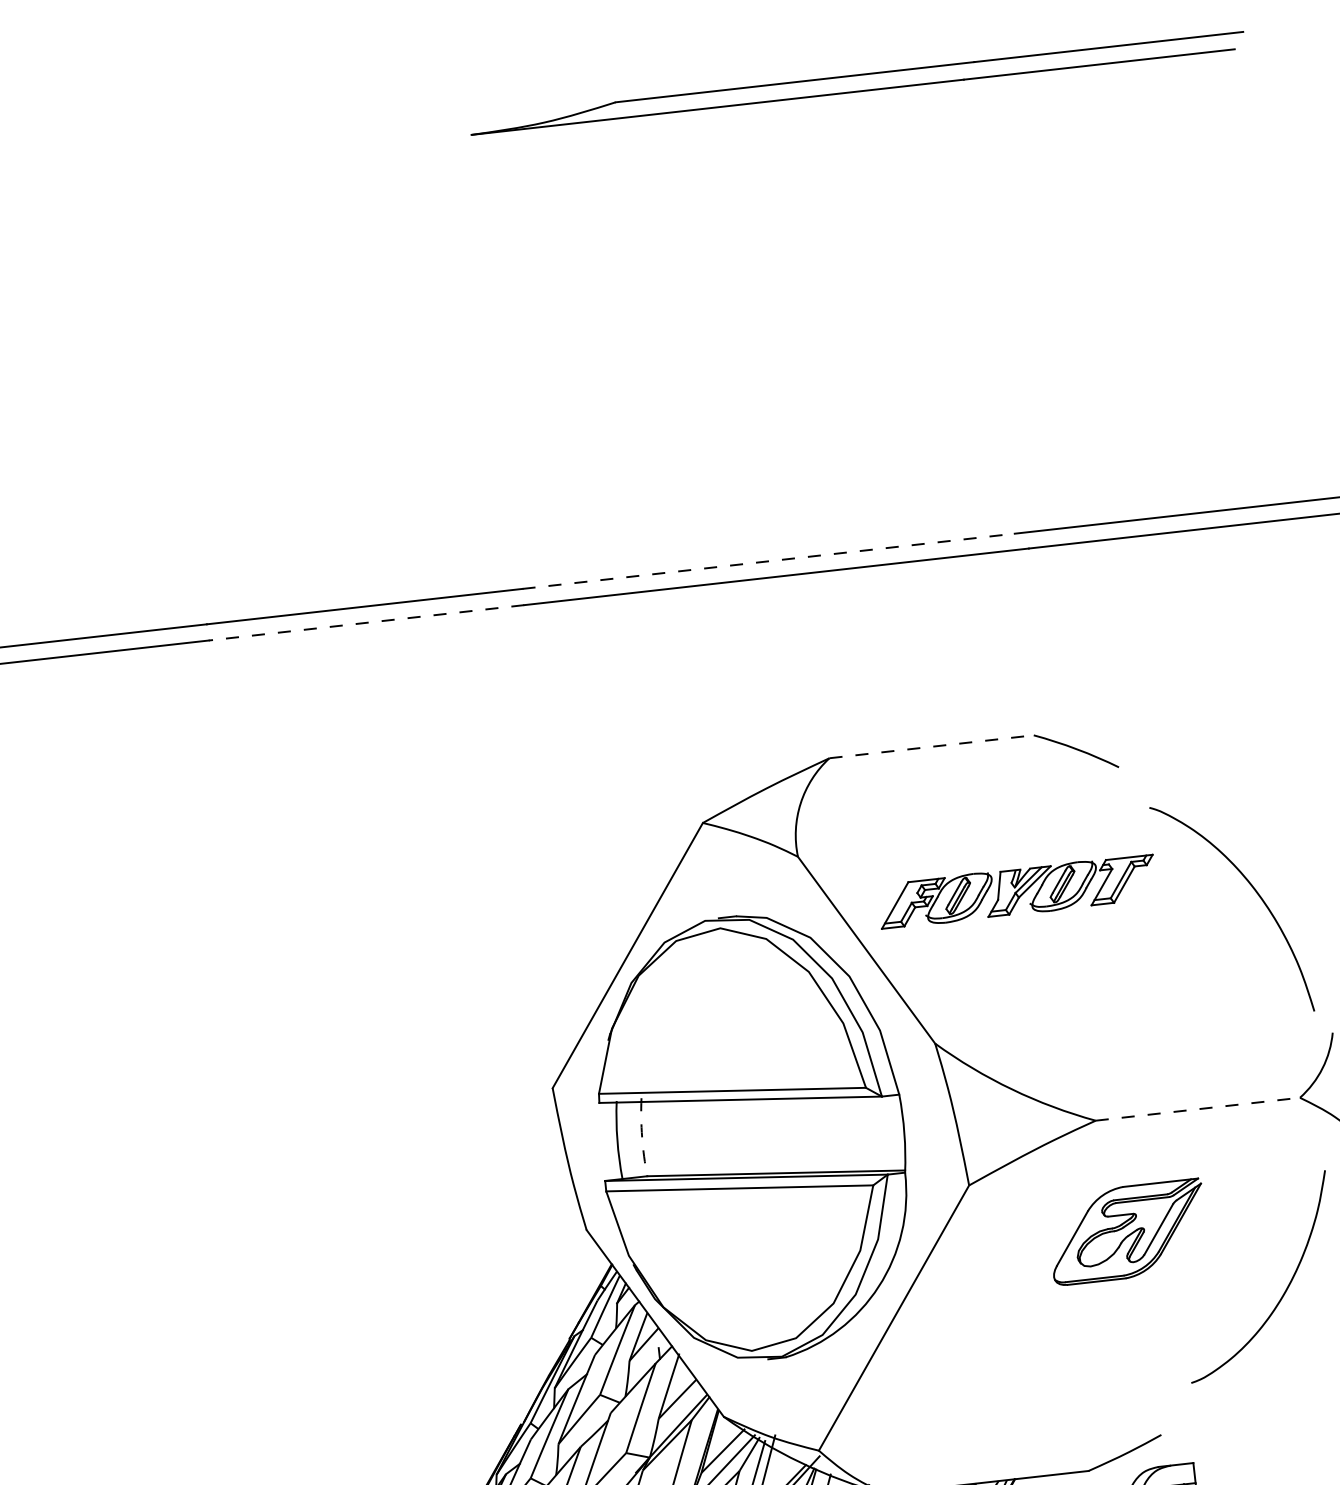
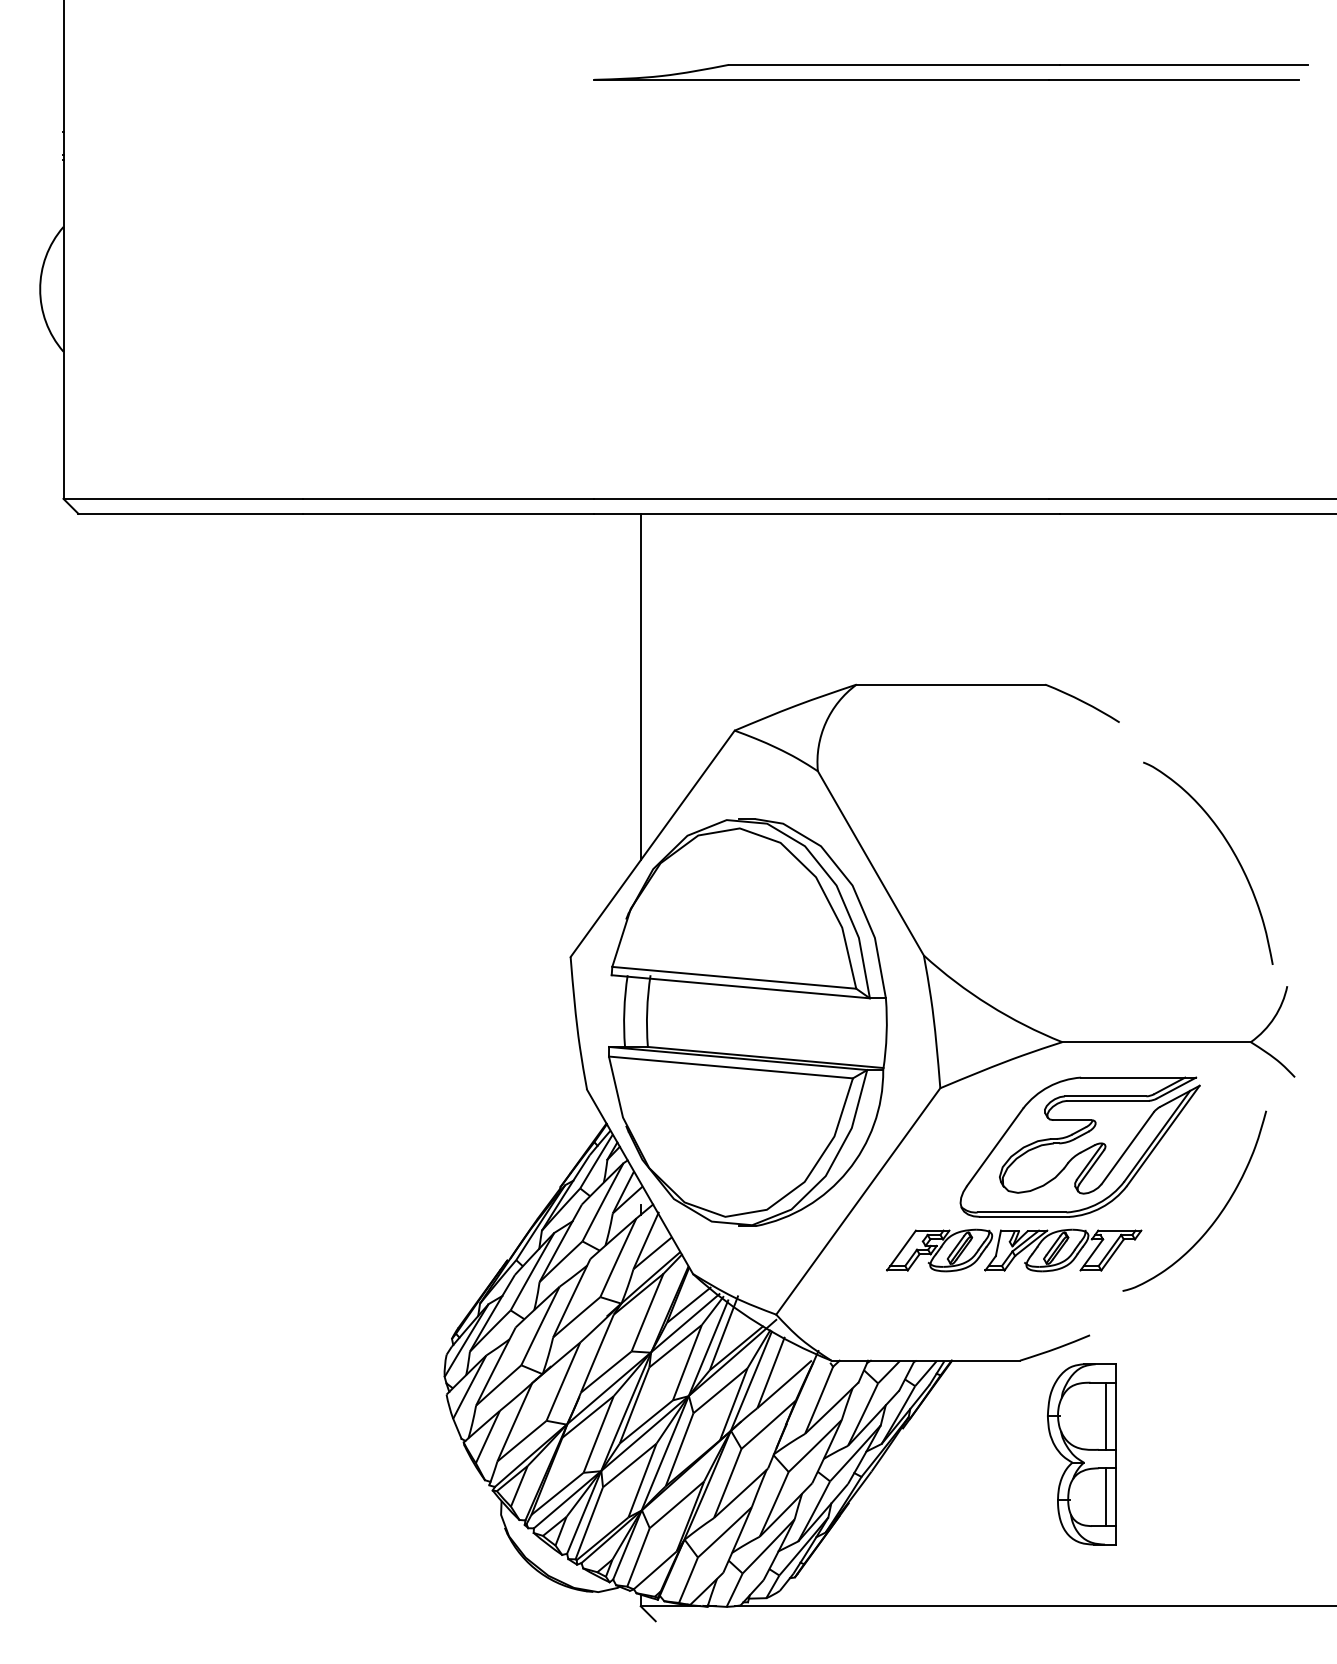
line: (768, 560) -> (821, 498), dashed -> solid
line: (366, 622) -> (448, 513), dashed -> solid
line: (932, 746) -> (951, 684), dashed -> solid
line: (595, 786) -> (640, 686), added
part: (1017, 891) -> (1014, 1250), moved
line: (1198, 1109) -> (1157, 1042), dashed -> solid
arc: (642, 1137) -> (647, 1011), dashed -> solid
part: (1127, 1231) -> (1079, 1146), size x1.67

